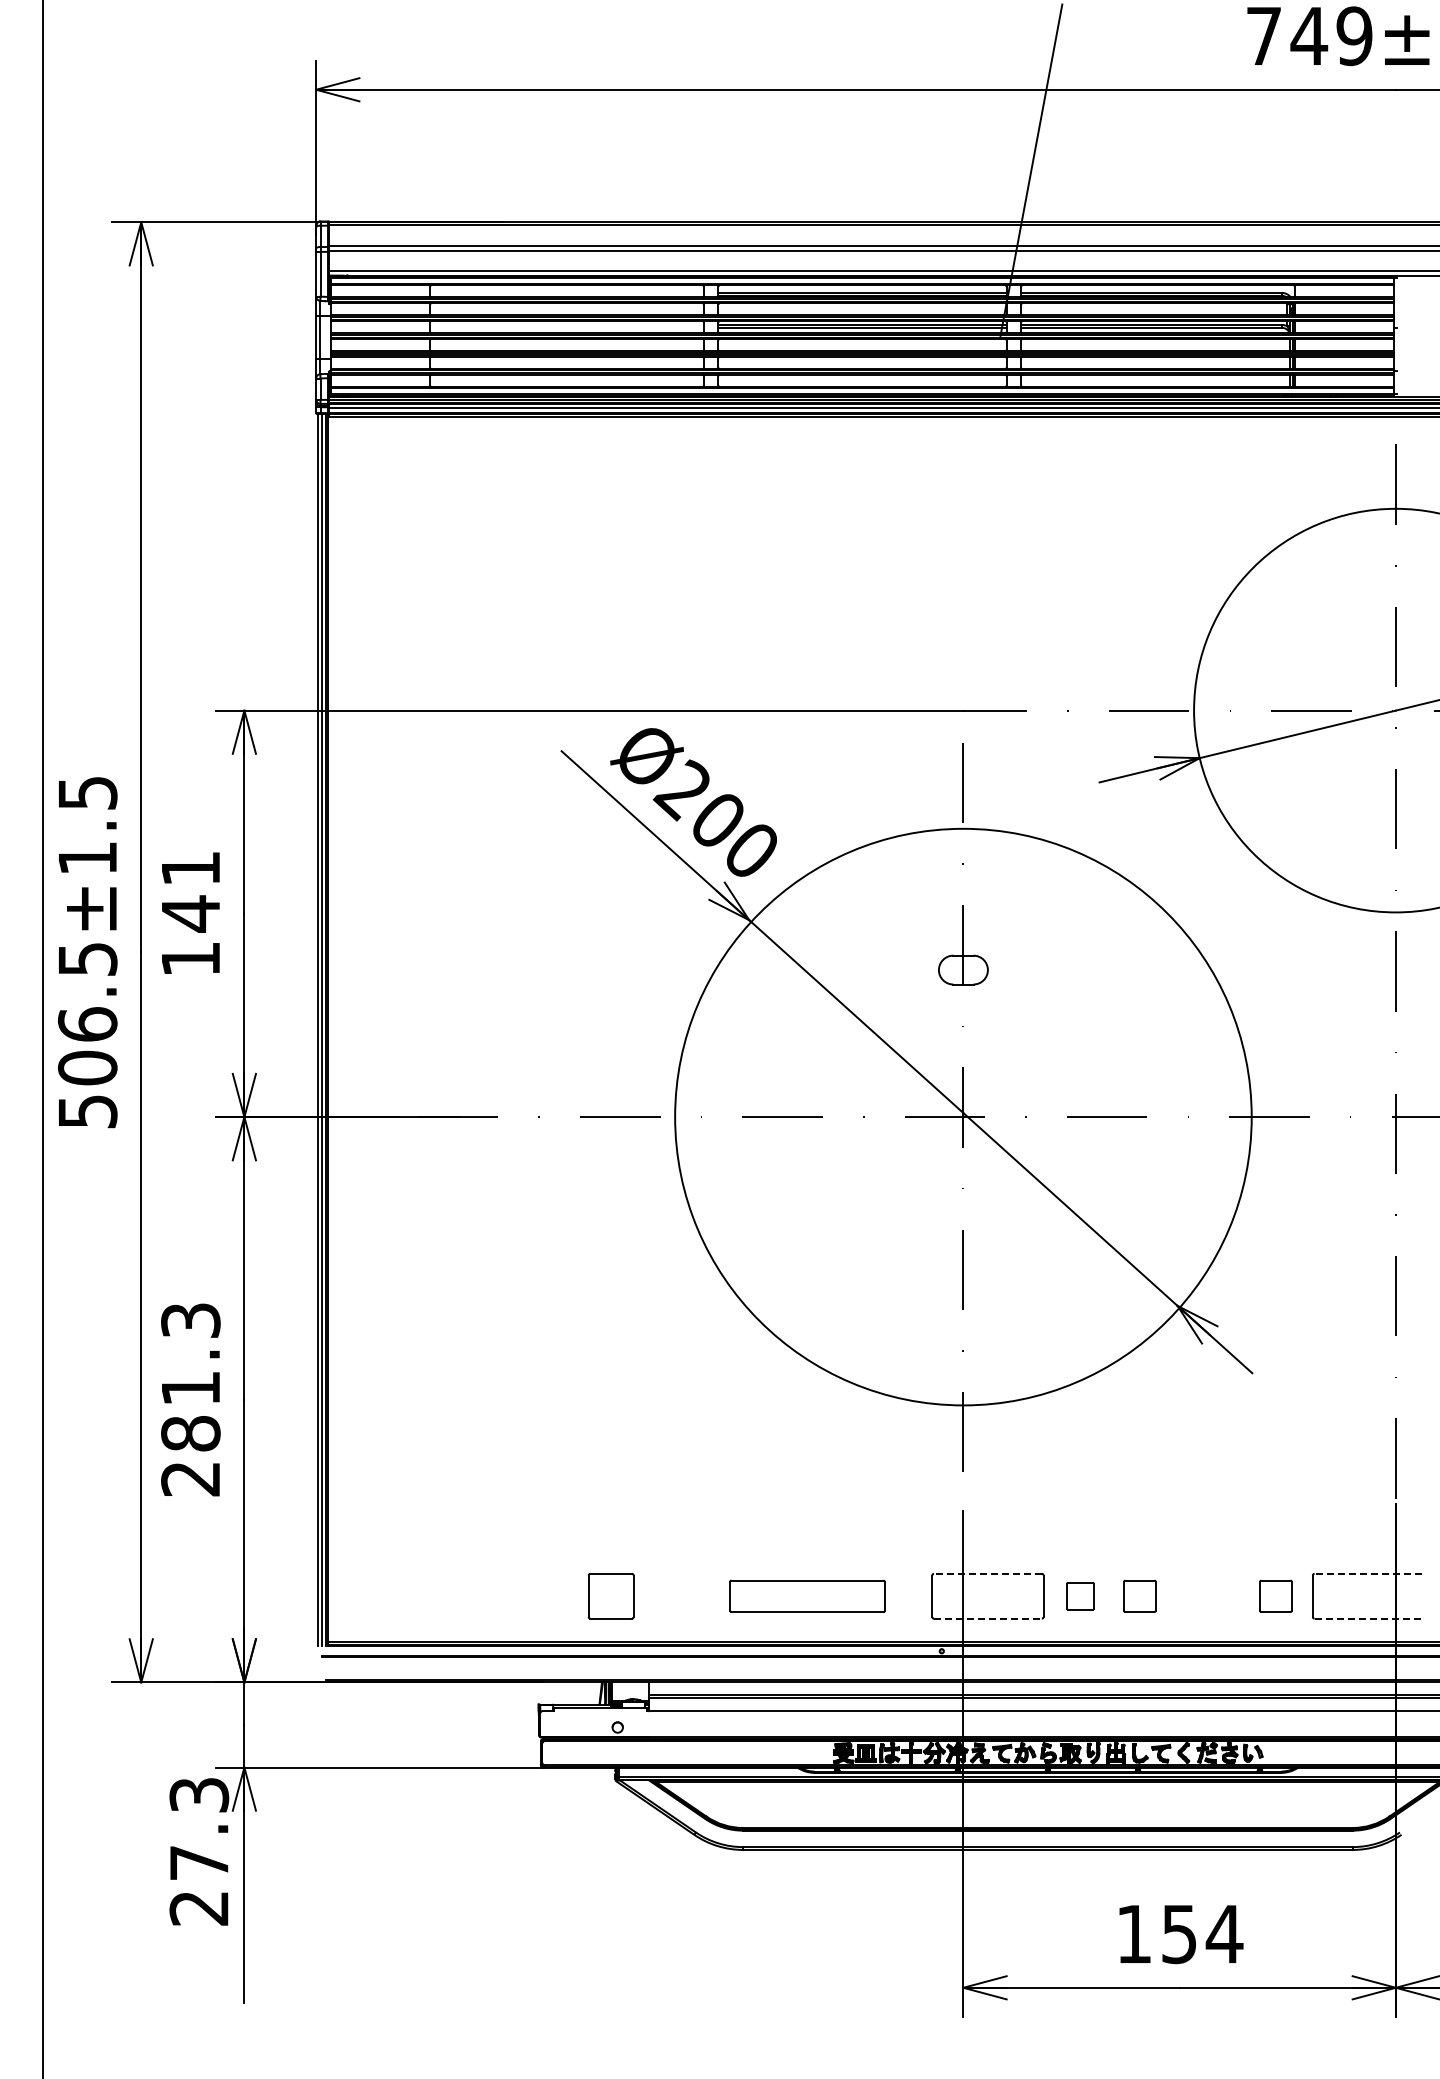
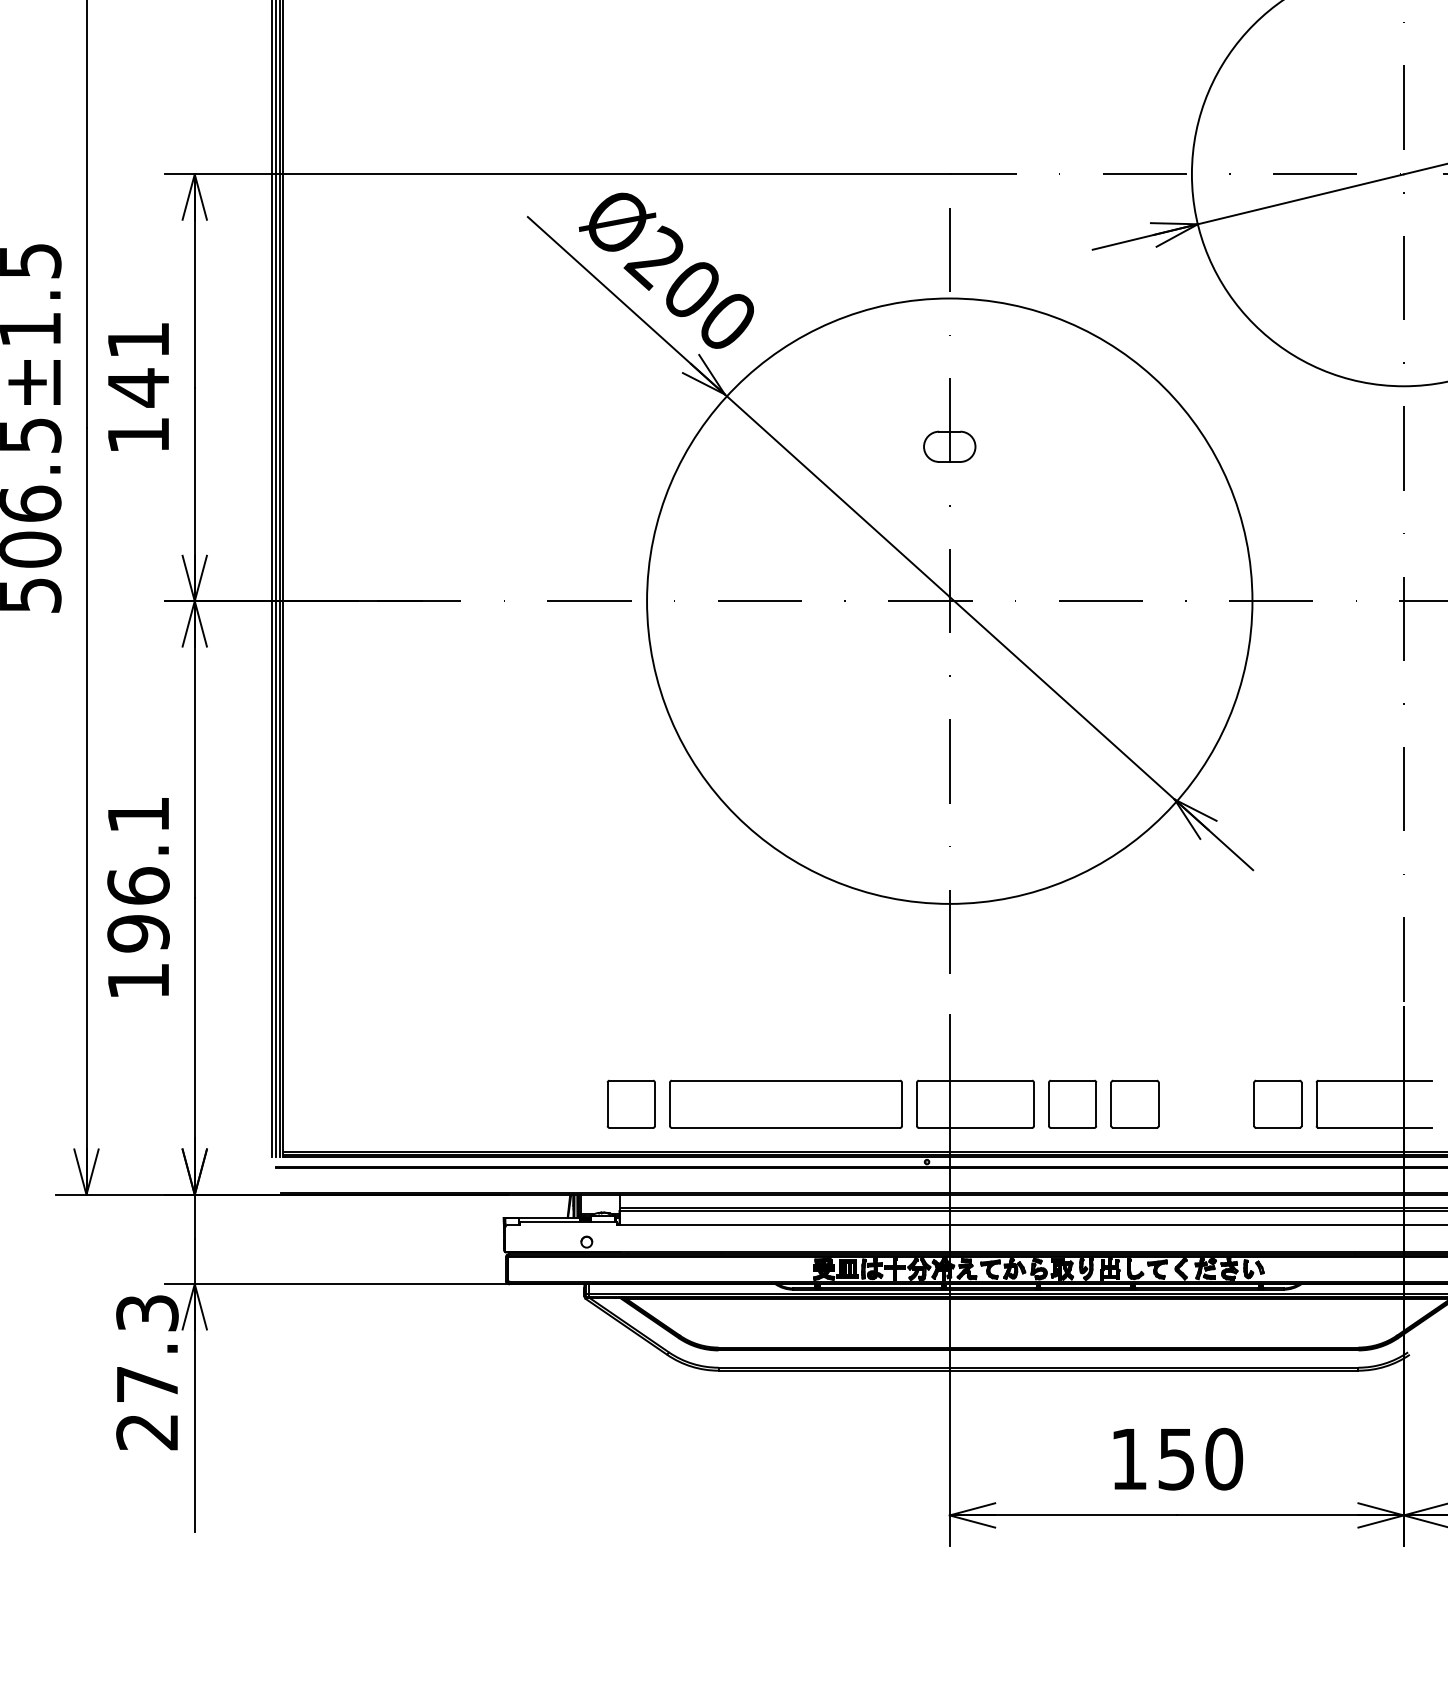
text: (190, 1399) -> (138, 897), 281.3 -> 196.1
line: (987, 1573) -> (975, 1080), dashed -> solid
line: (1368, 1573) -> (1375, 1080), dashed -> solid
part: (610, 1596) -> (630, 1104), moved
part: (807, 1596) -> (786, 1104), size x1.43
part: (1080, 1596) -> (1072, 1104), size x1.67
part: (1139, 1596) -> (1134, 1104), size x1.43
part: (1275, 1596) -> (1277, 1104), size x1.43
line: (987, 1618) -> (975, 1127), dashed -> solid
line: (1368, 1618) -> (1375, 1127), dashed -> solid
text: (1224, 1934) -> (1223, 1459), 154 -> 150

